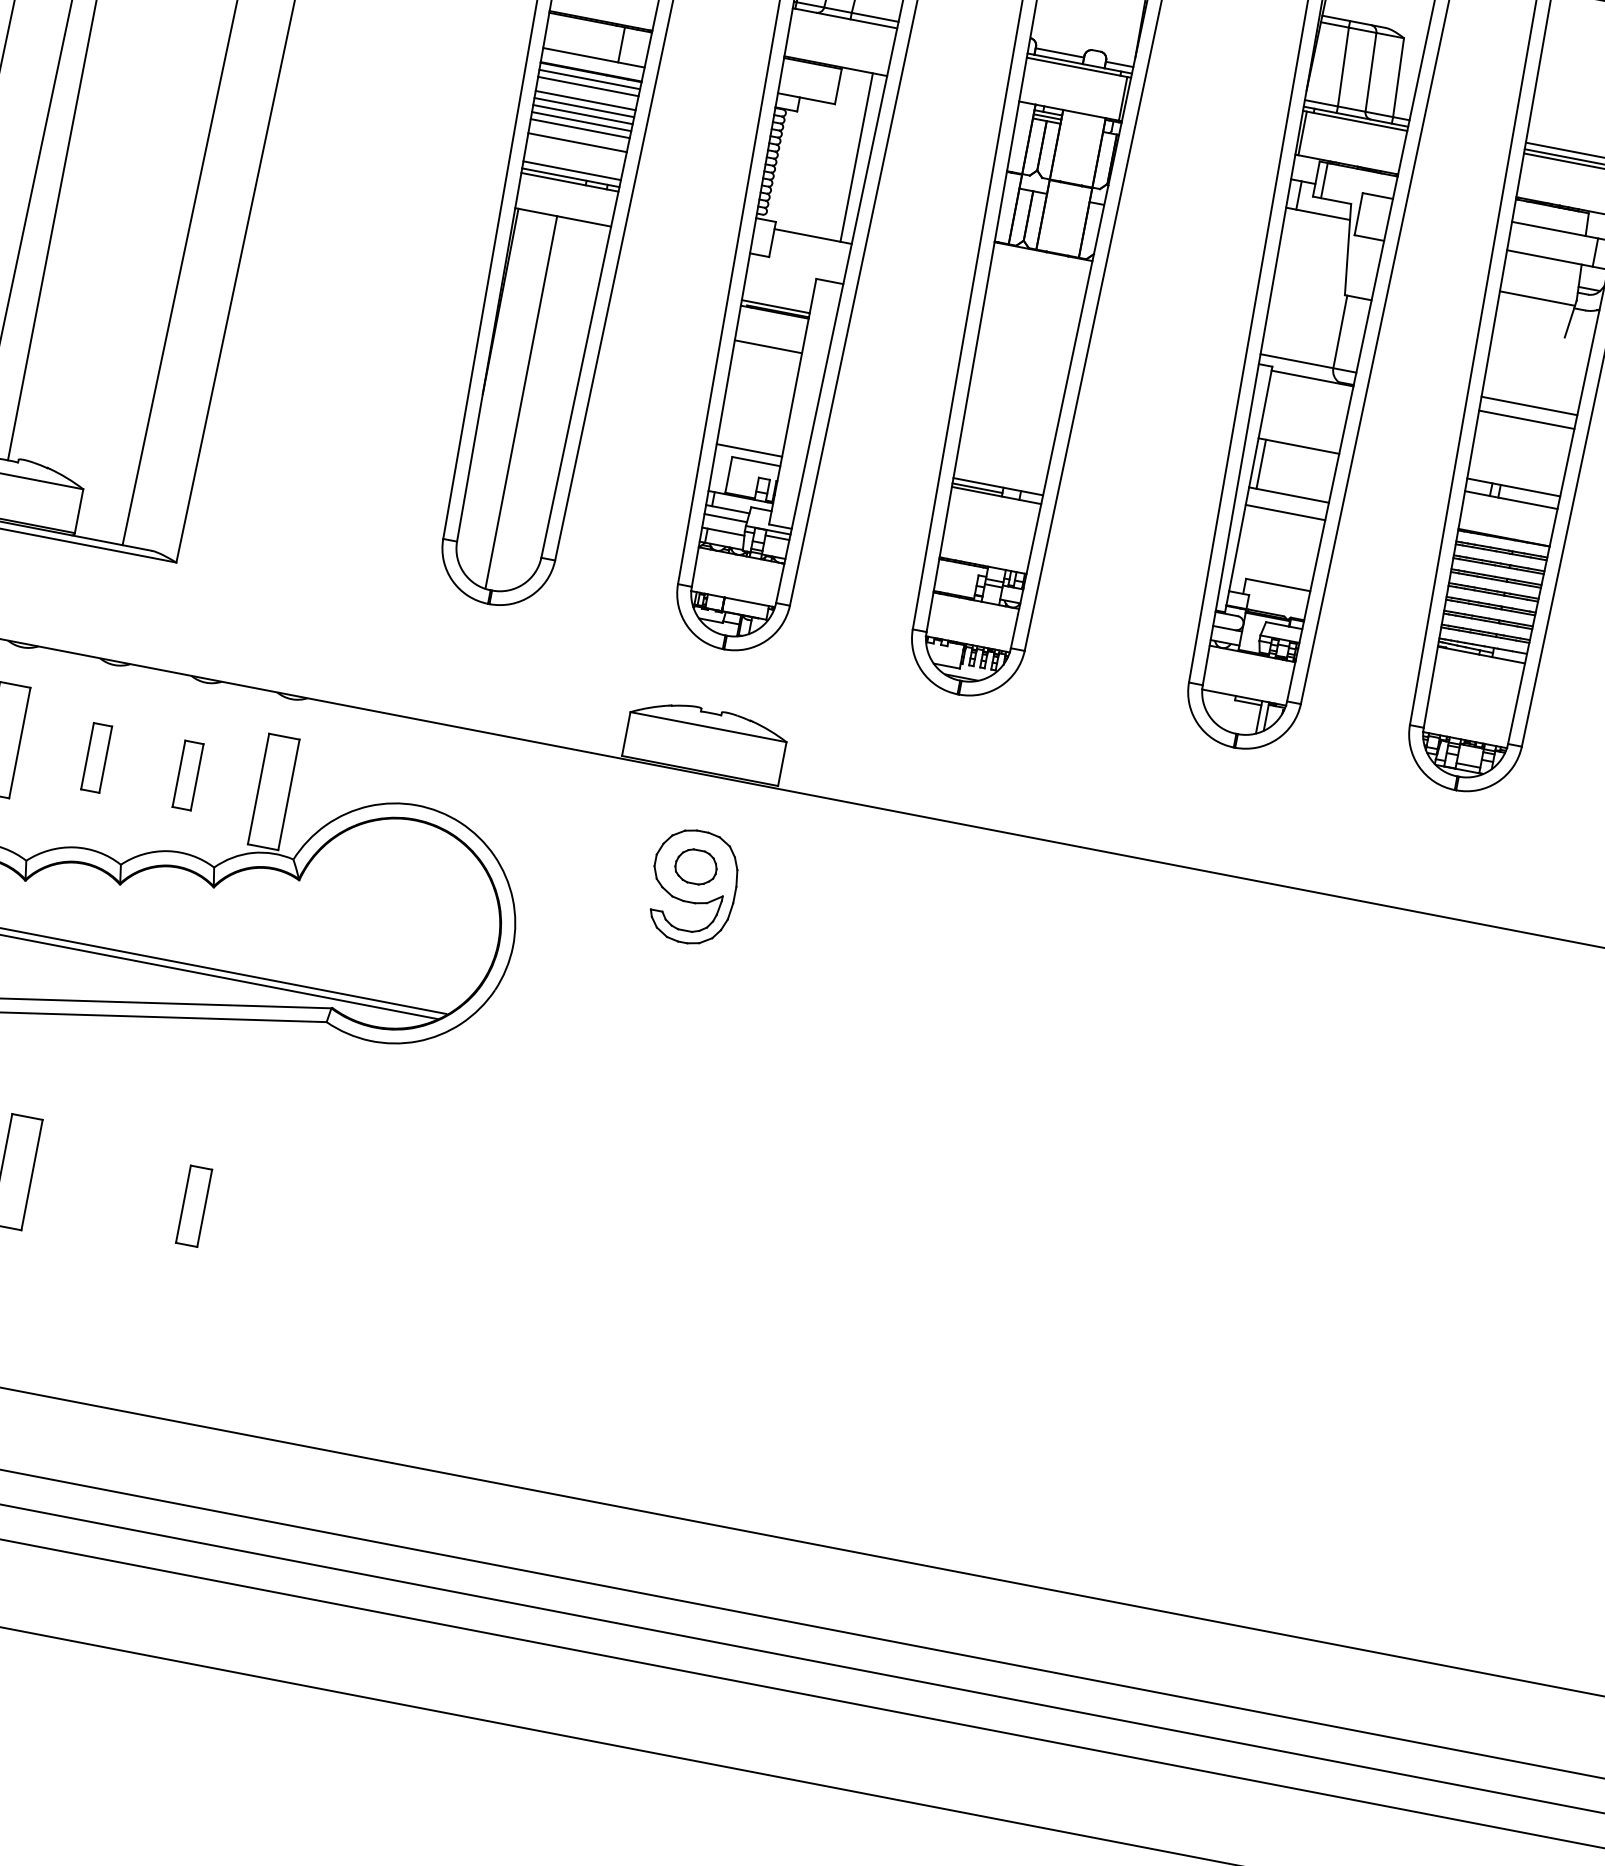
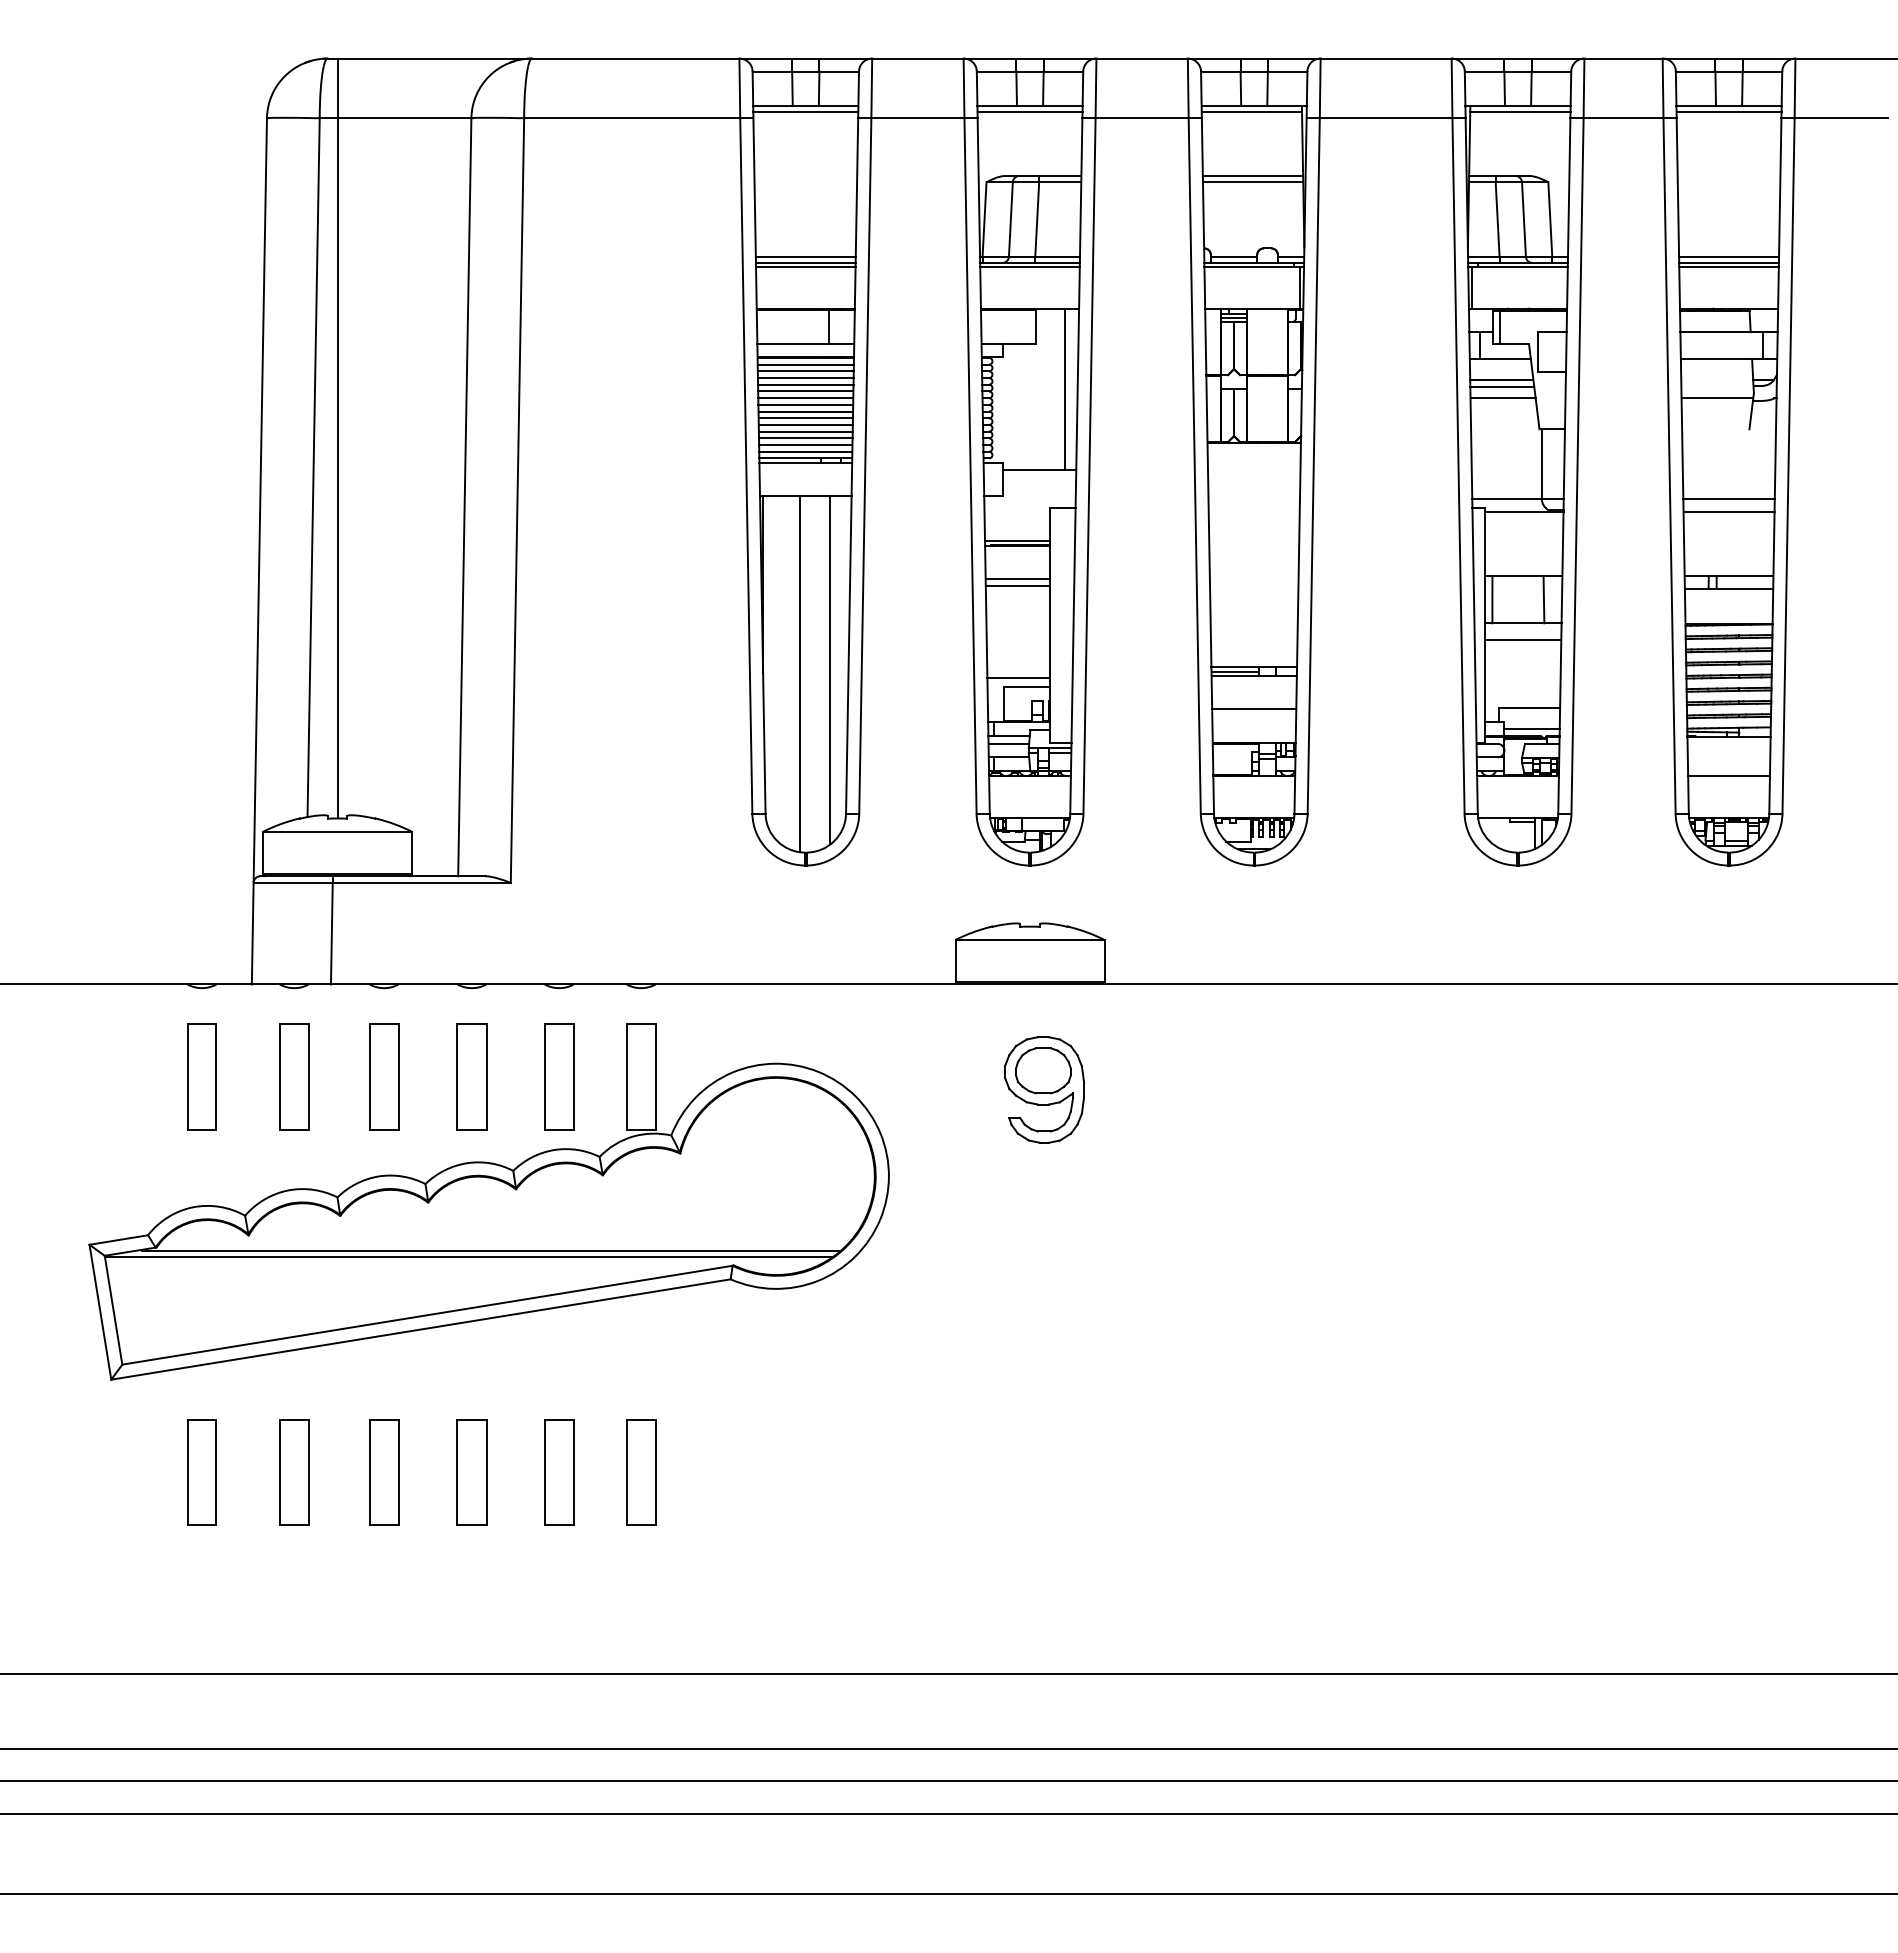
line: (843, 22) -> (1029, 267), added
line: (586, 93) -> (805, 378), added
line: (578, 135) -> (805, 418), added
line: (575, 149) -> (805, 431), added
line: (574, 156) -> (805, 438), added
line: (573, 164) -> (805, 445), added
line: (1314, 236) -> (1501, 380), added
line: (1314, 242) -> (1502, 386), added
line: (1312, 255) -> (1502, 398), added
line: (766, 353) -> (1017, 585), added
line: (553, 404) -> (830, 670), added
line: (1314, 474) -> (1543, 599), added
line: (990, 531) -> (1254, 709), added
line: (1276, 607) -> (1531, 729), added
line: (1472, 696) -> (1728, 776), added
part: (96, 757) -> (471, 1076), size x1.67
part: (188, 775) -> (559, 1076), size x1.67
part: (696, 866) -> (1043, 1070), size x1.43
part: (108, 1189) -> (559, 1472), added
part: (194, 1206) -> (641, 1472), size x1.43

